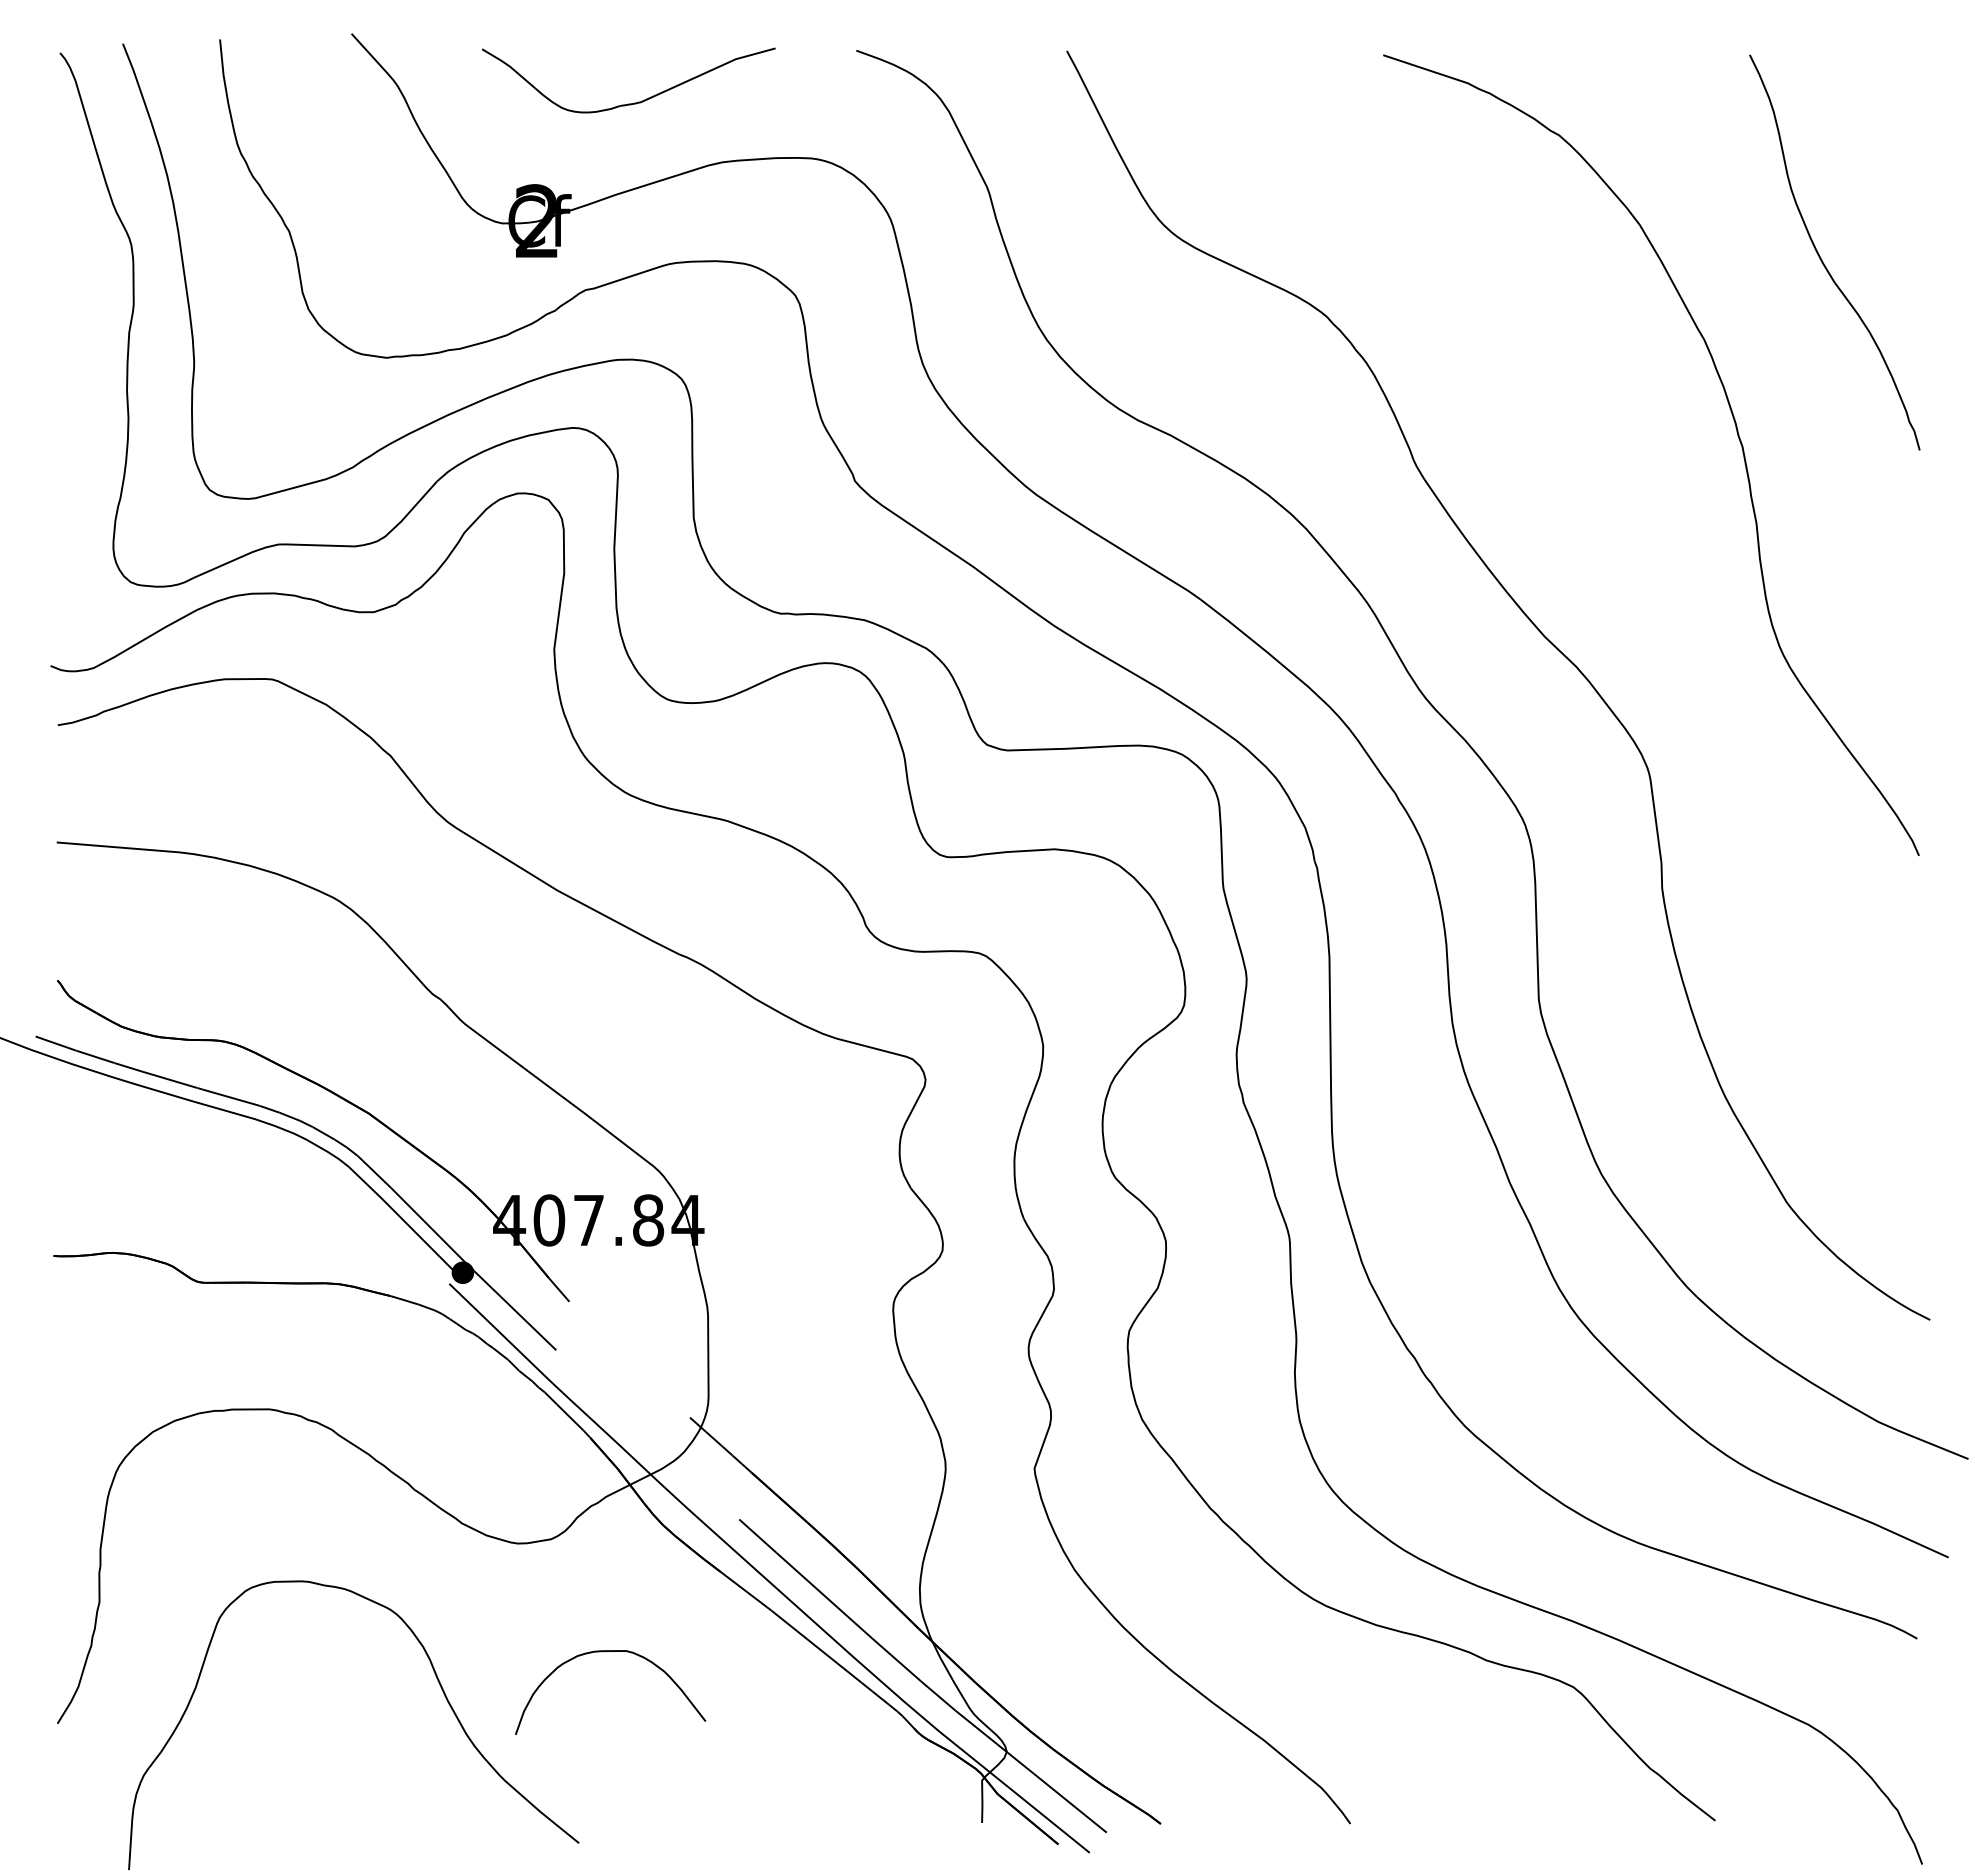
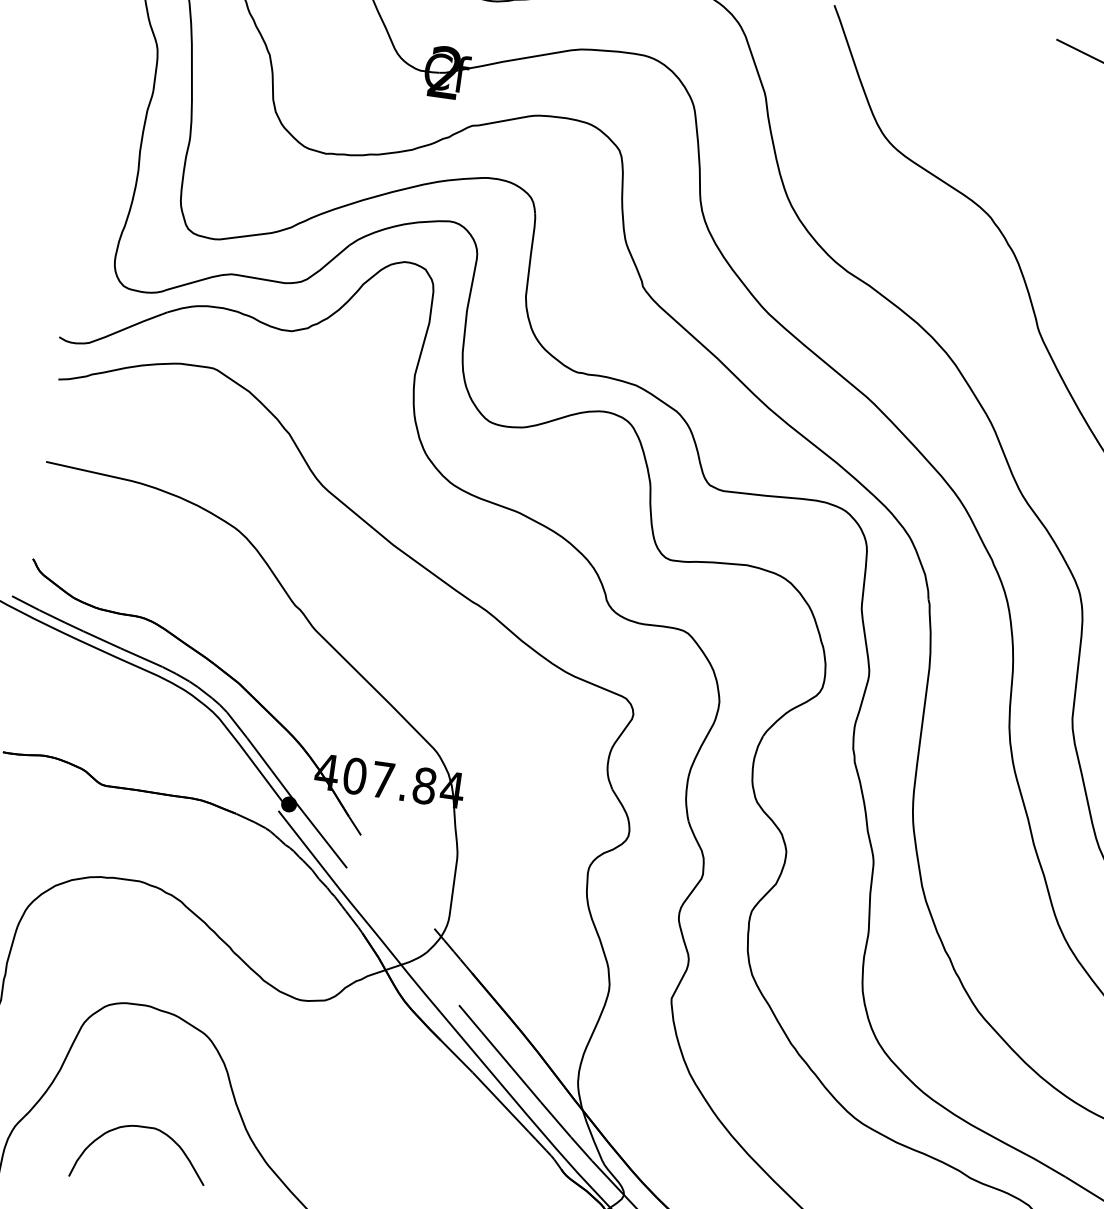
curve: (603, 1652) -> (138, 1127), moved

